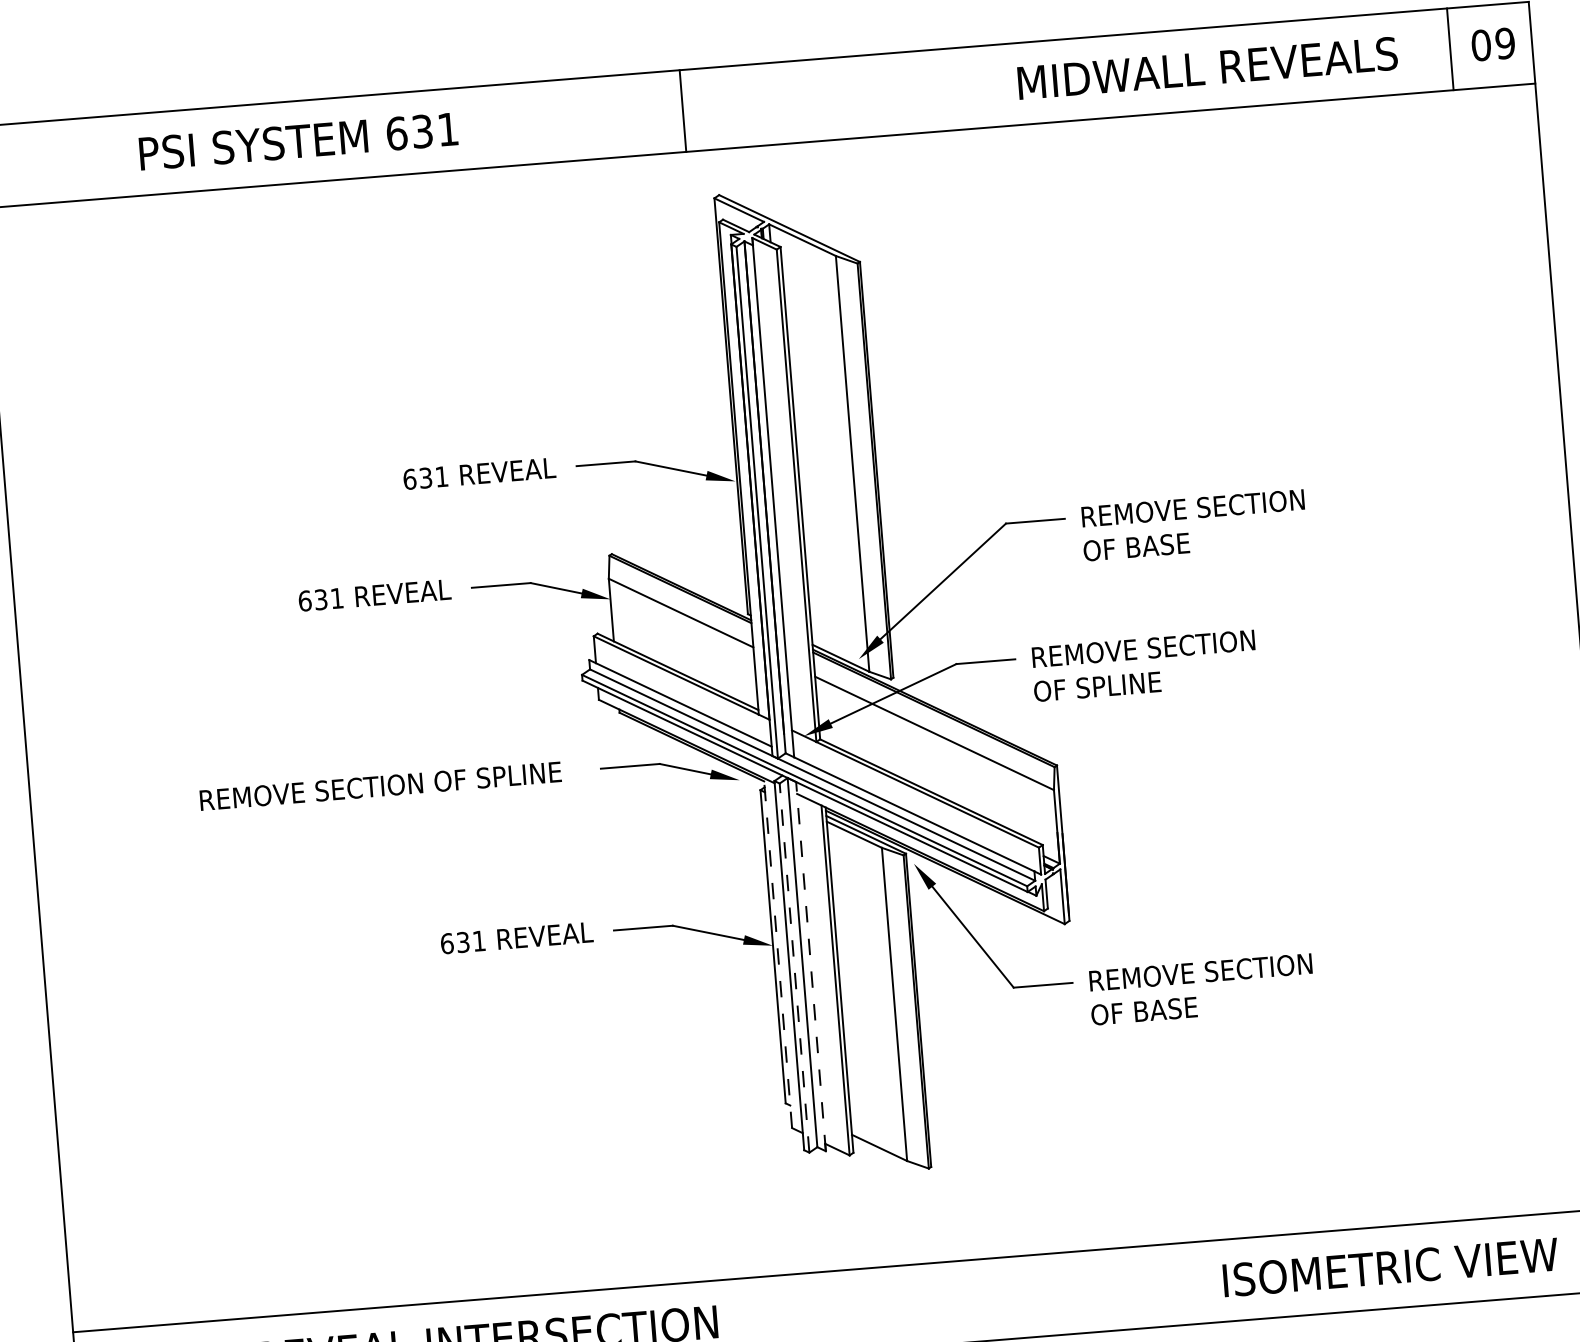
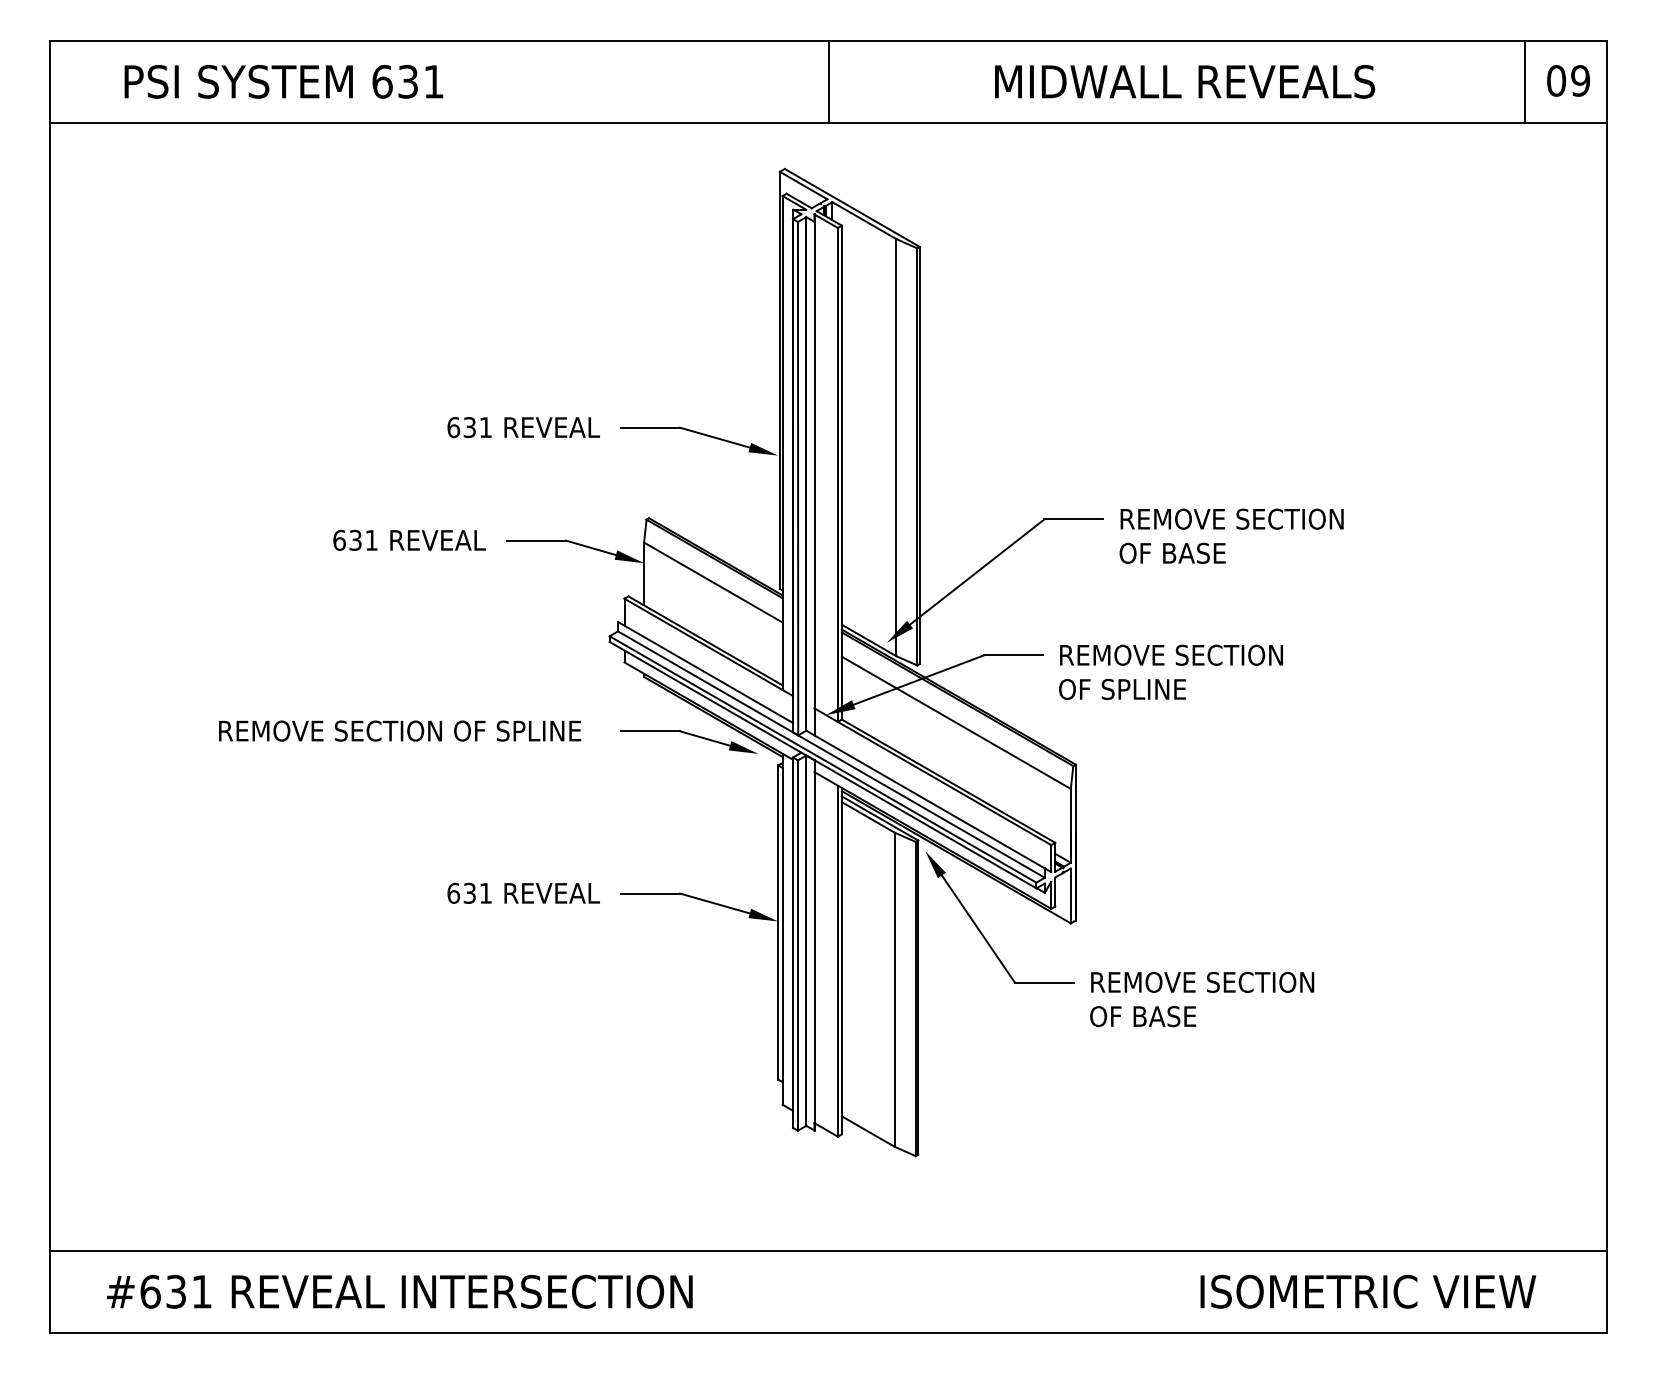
text: (1208, 67) -> (1185, 81), moved
line: (682, 111) -> (828, 82), moved
text: (298, 141) -> (283, 81), moved
line: (777, 953) -> (782, 929), dashed -> solid
line: (810, 965) -> (814, 944), dashed -> solid
line: (794, 968) -> (797, 945), dashed -> solid

